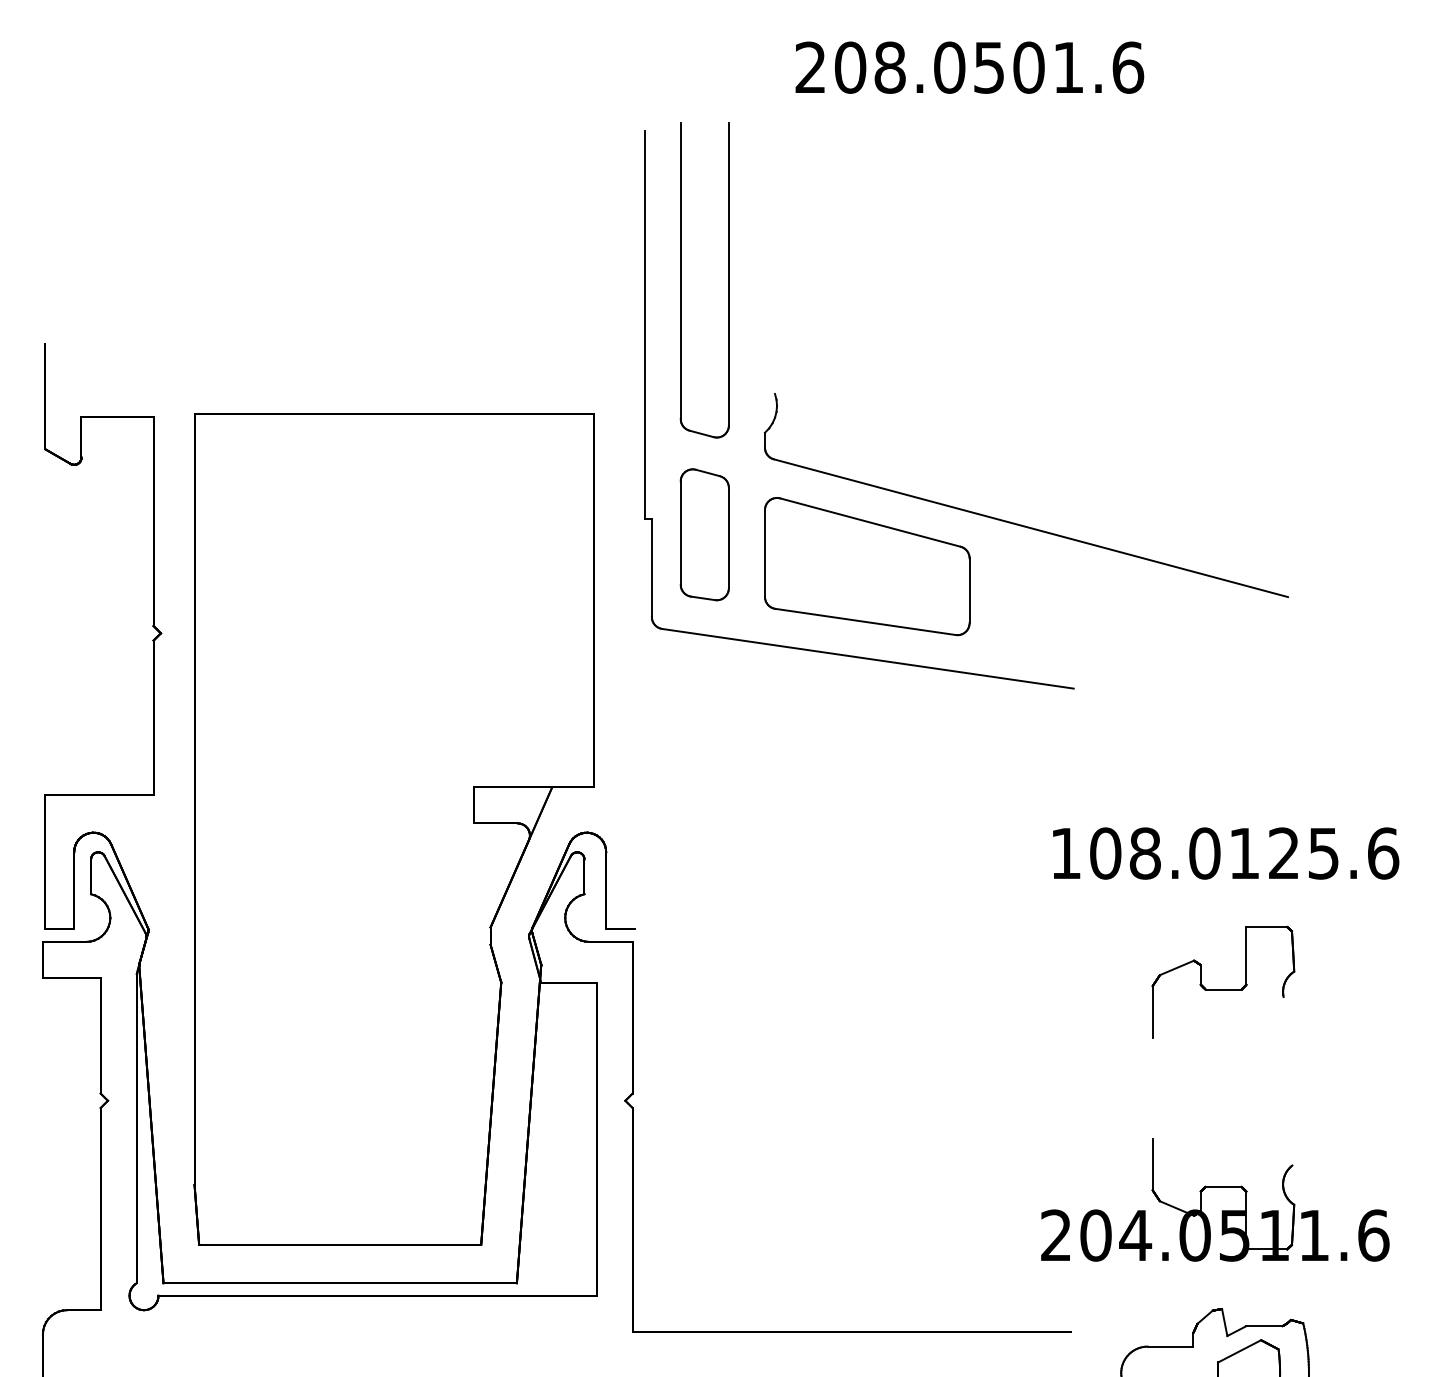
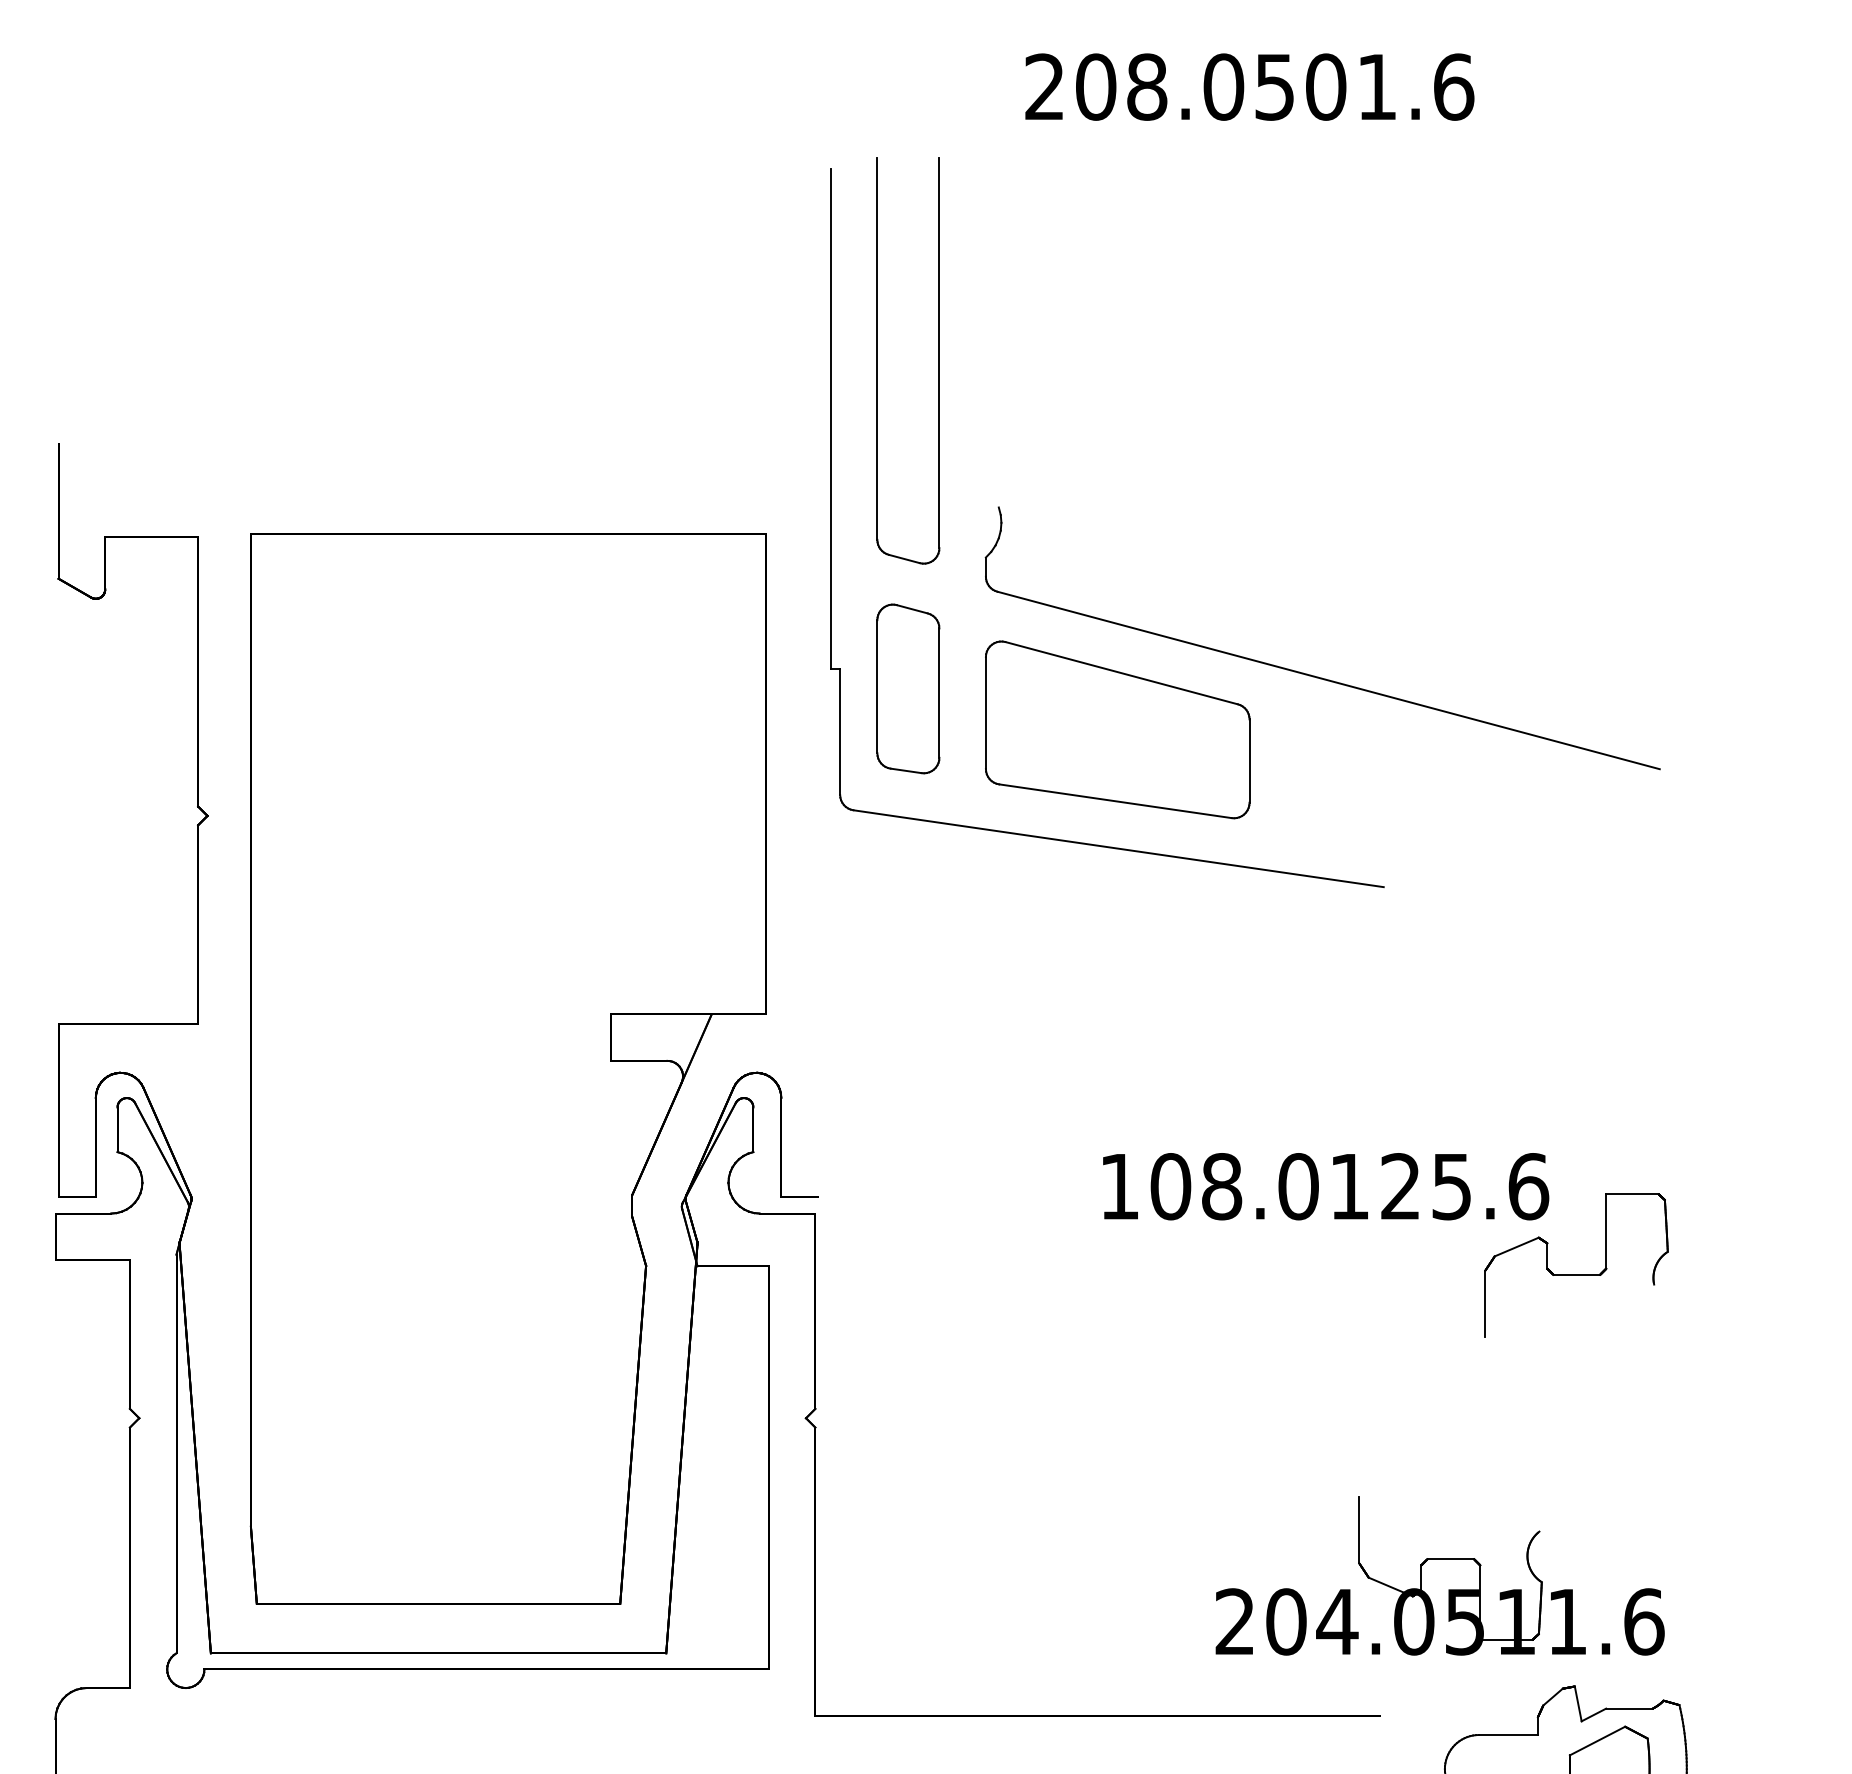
text: (1226, 853) -> (1326, 1186), moved
part: (1214, 1187) -> (1439, 1559), moved

